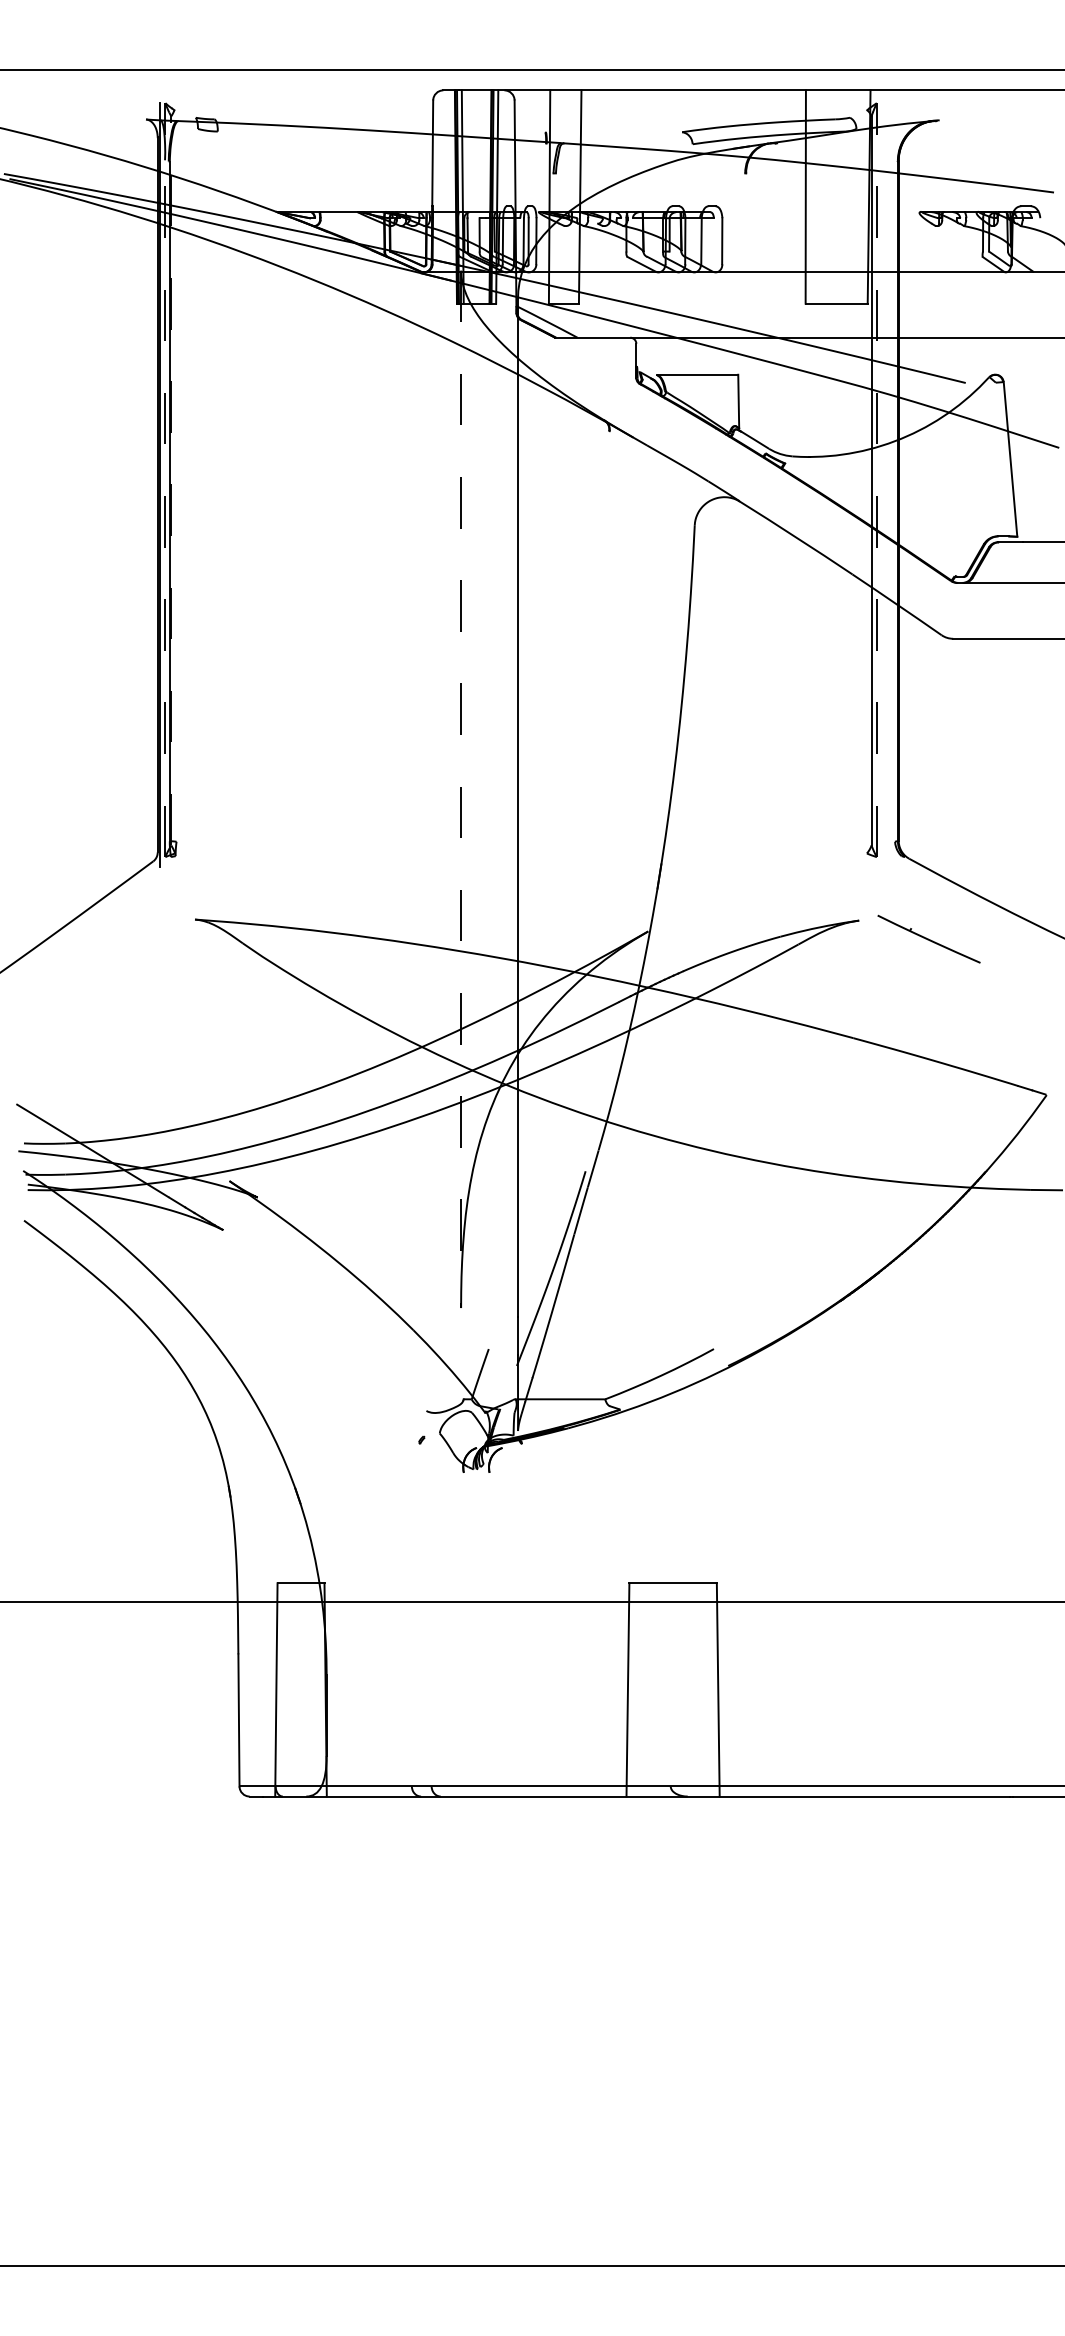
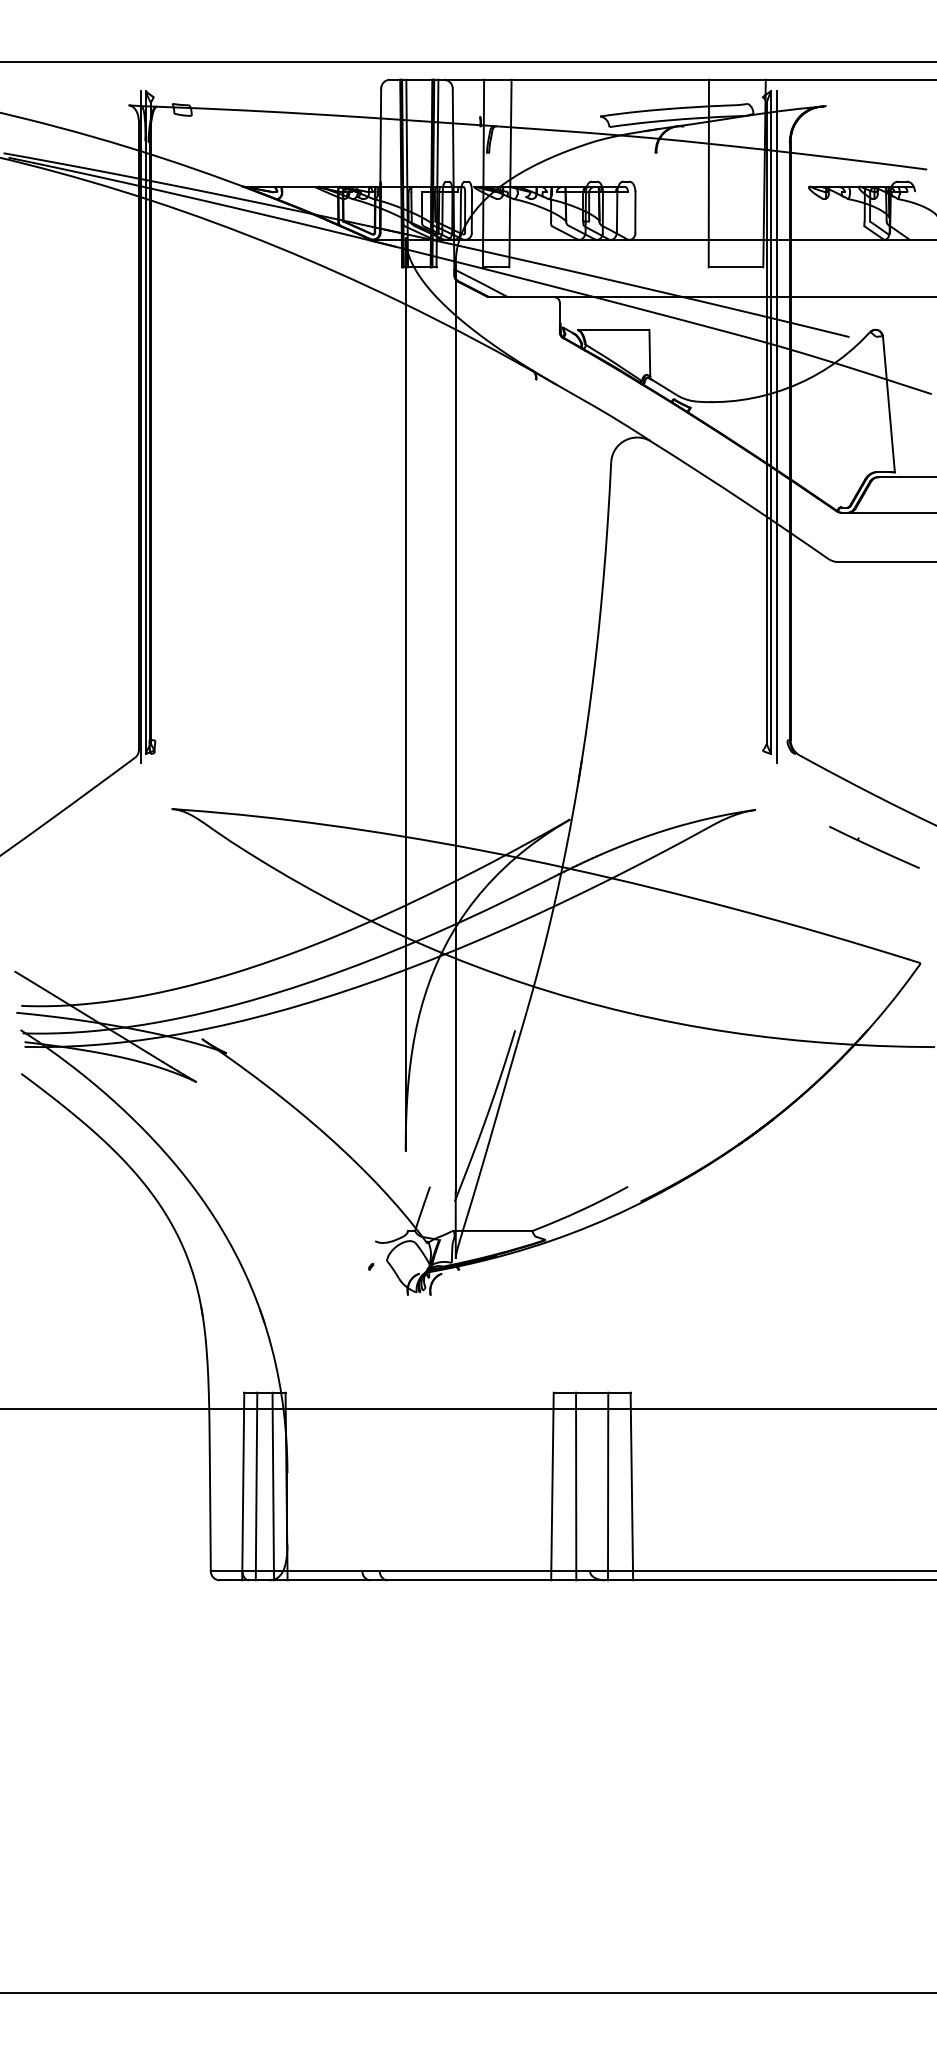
line: (165, 480) -> (145, 422), dashed -> solid
line: (171, 480) -> (151, 422), dashed -> solid
line: (876, 480) -> (771, 422), dashed -> solid
line: (883, 485) -> (777, 427), added
line: (461, 789) -> (406, 694), dashed -> solid
part: (928, 938) -> (873, 846), moved
line: (291, 1689) -> (256, 1486), added
line: (310, 1689) -> (273, 1486), added
line: (654, 1689) -> (575, 1486), added
line: (691, 1689) -> (608, 1486), added

